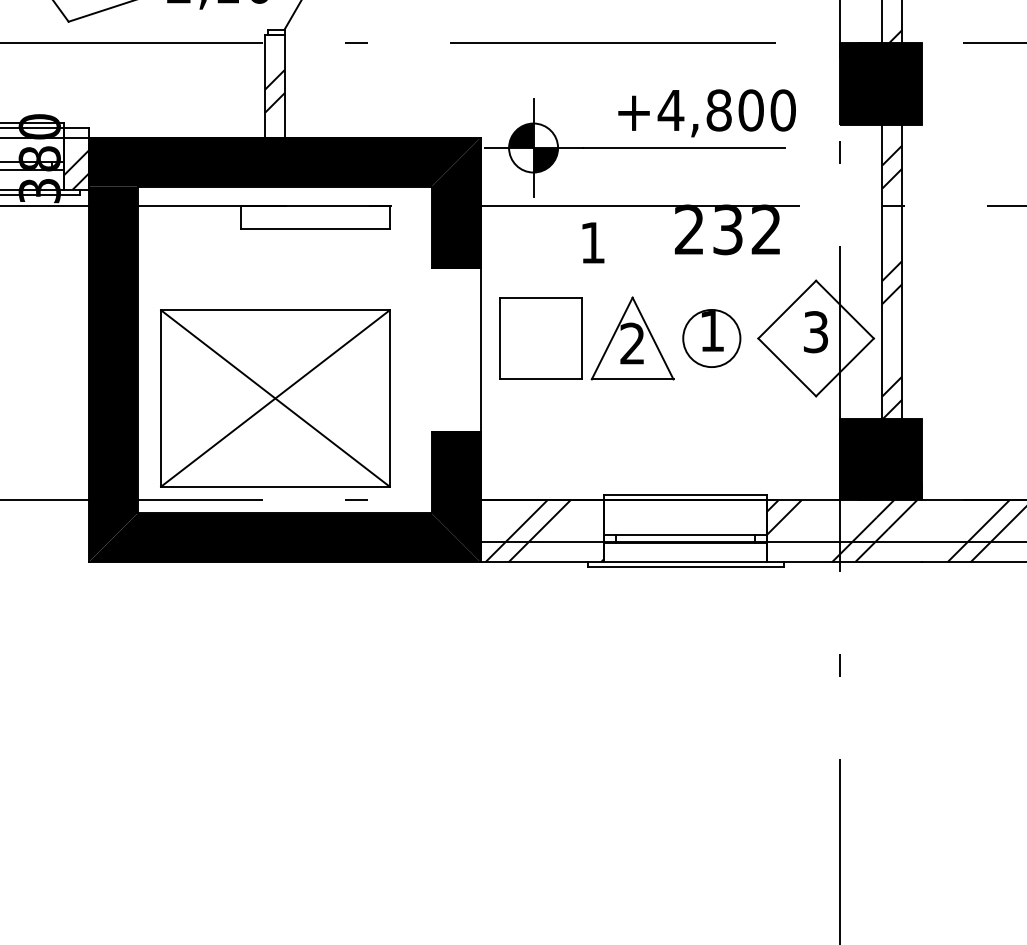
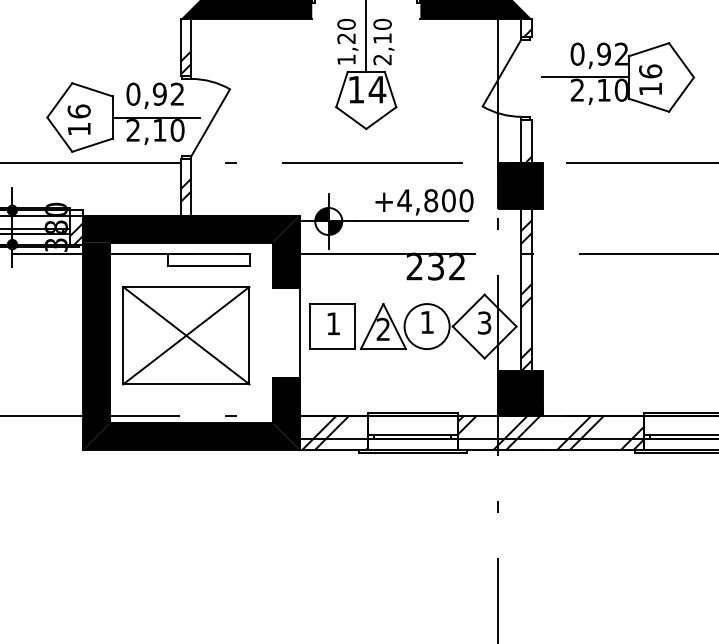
text: (592, 242) -> (333, 323), moved
circle: (710, 338) -> (426, 326), size x1.43
part: (275, 398) -> (186, 335), moved

